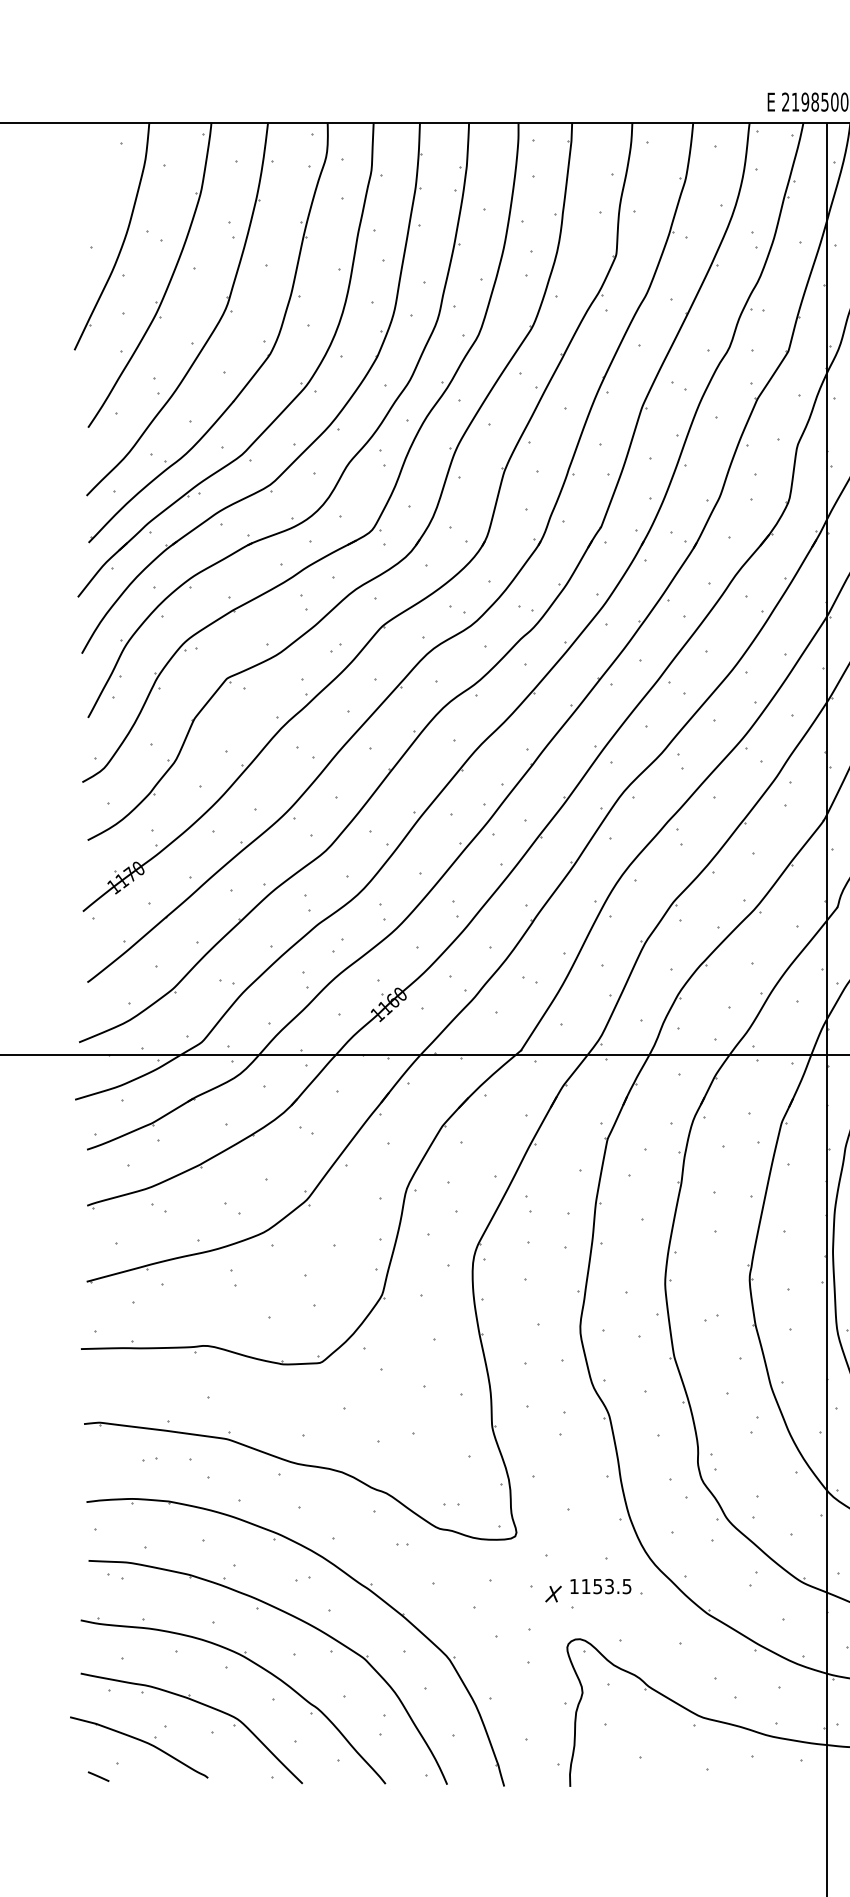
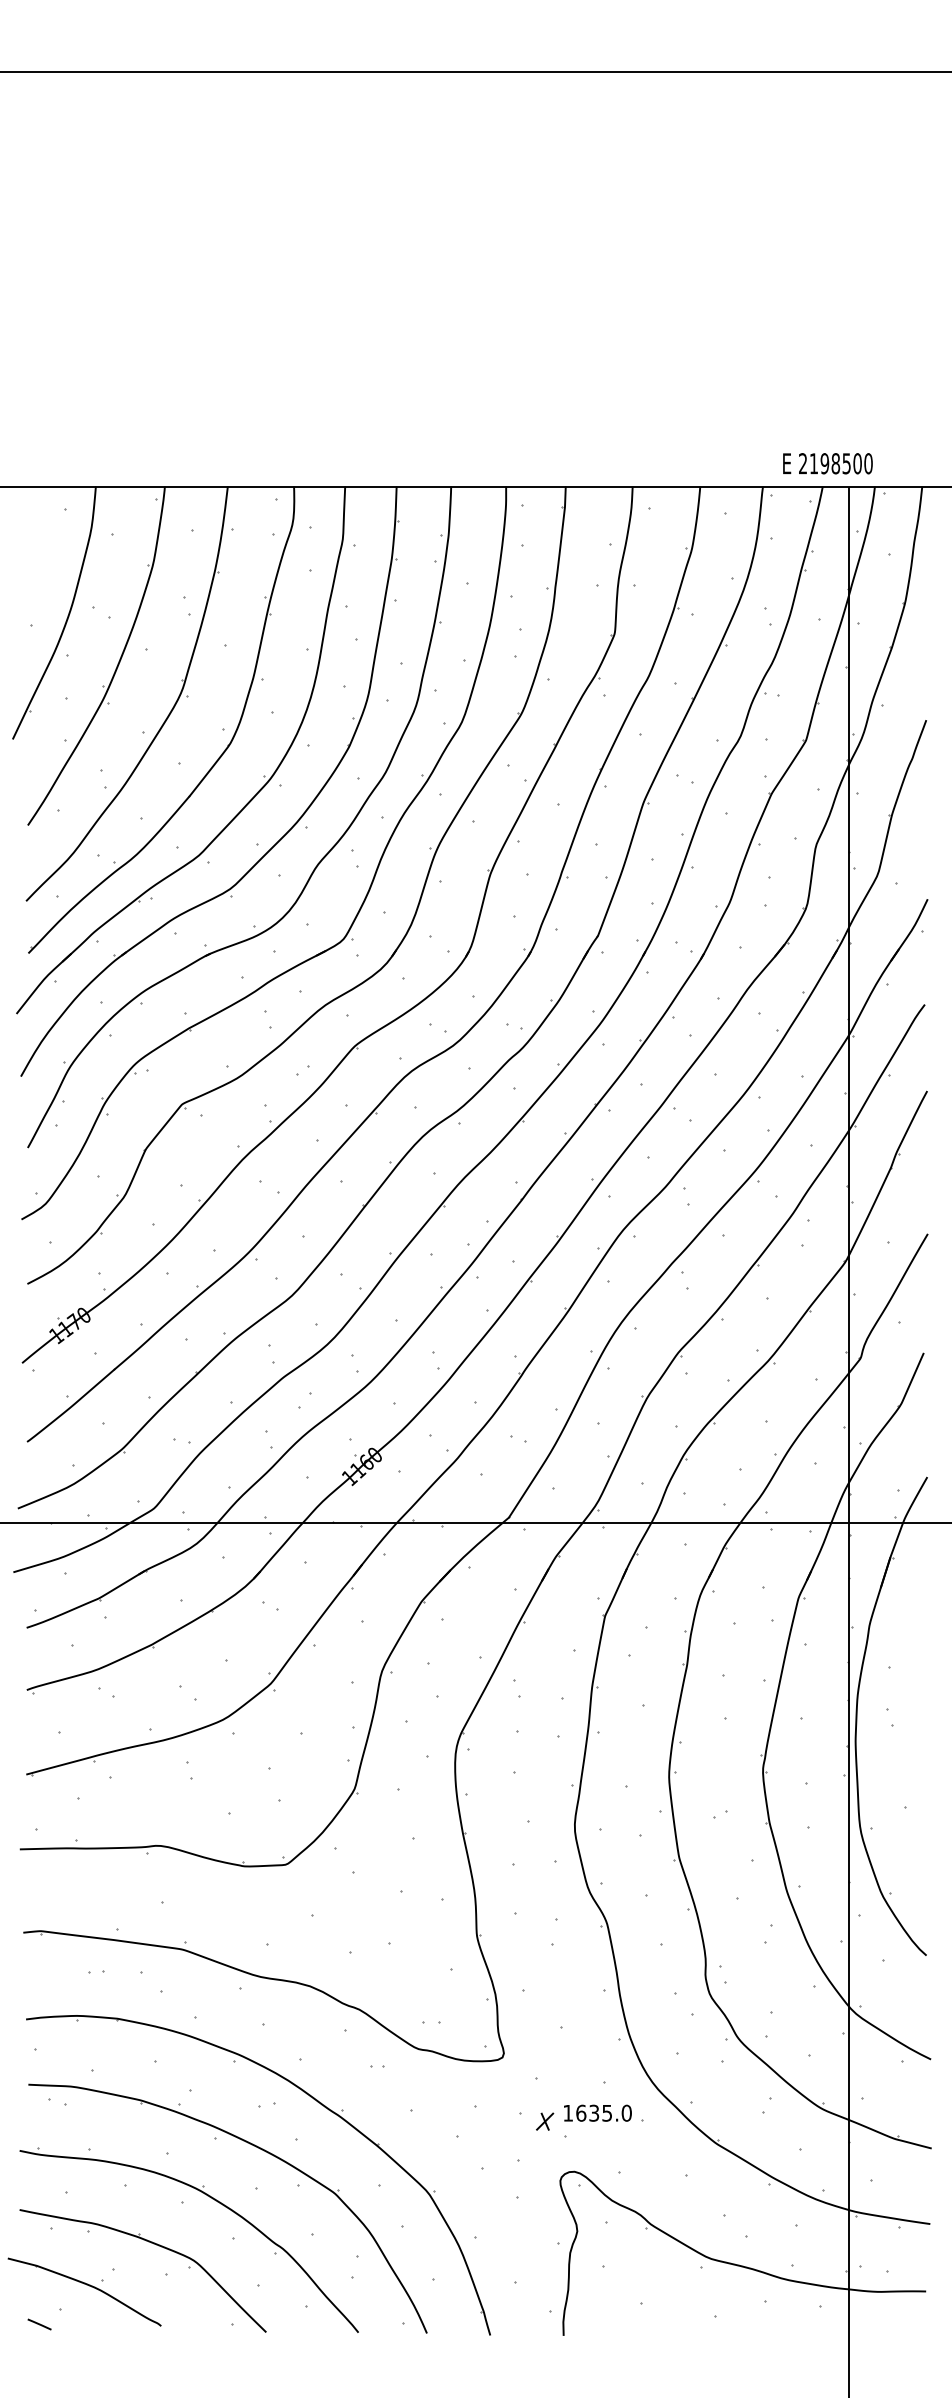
text: (606, 1585) -> (603, 2112), 1153.5 -> 1635.0

